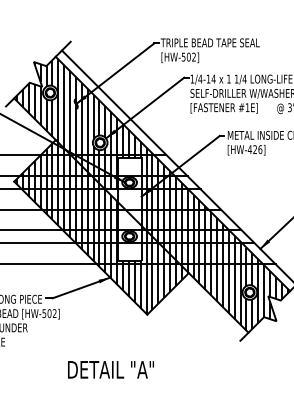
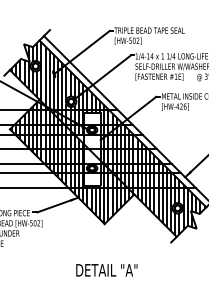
text: (110, 370) -> (106, 270), moved

